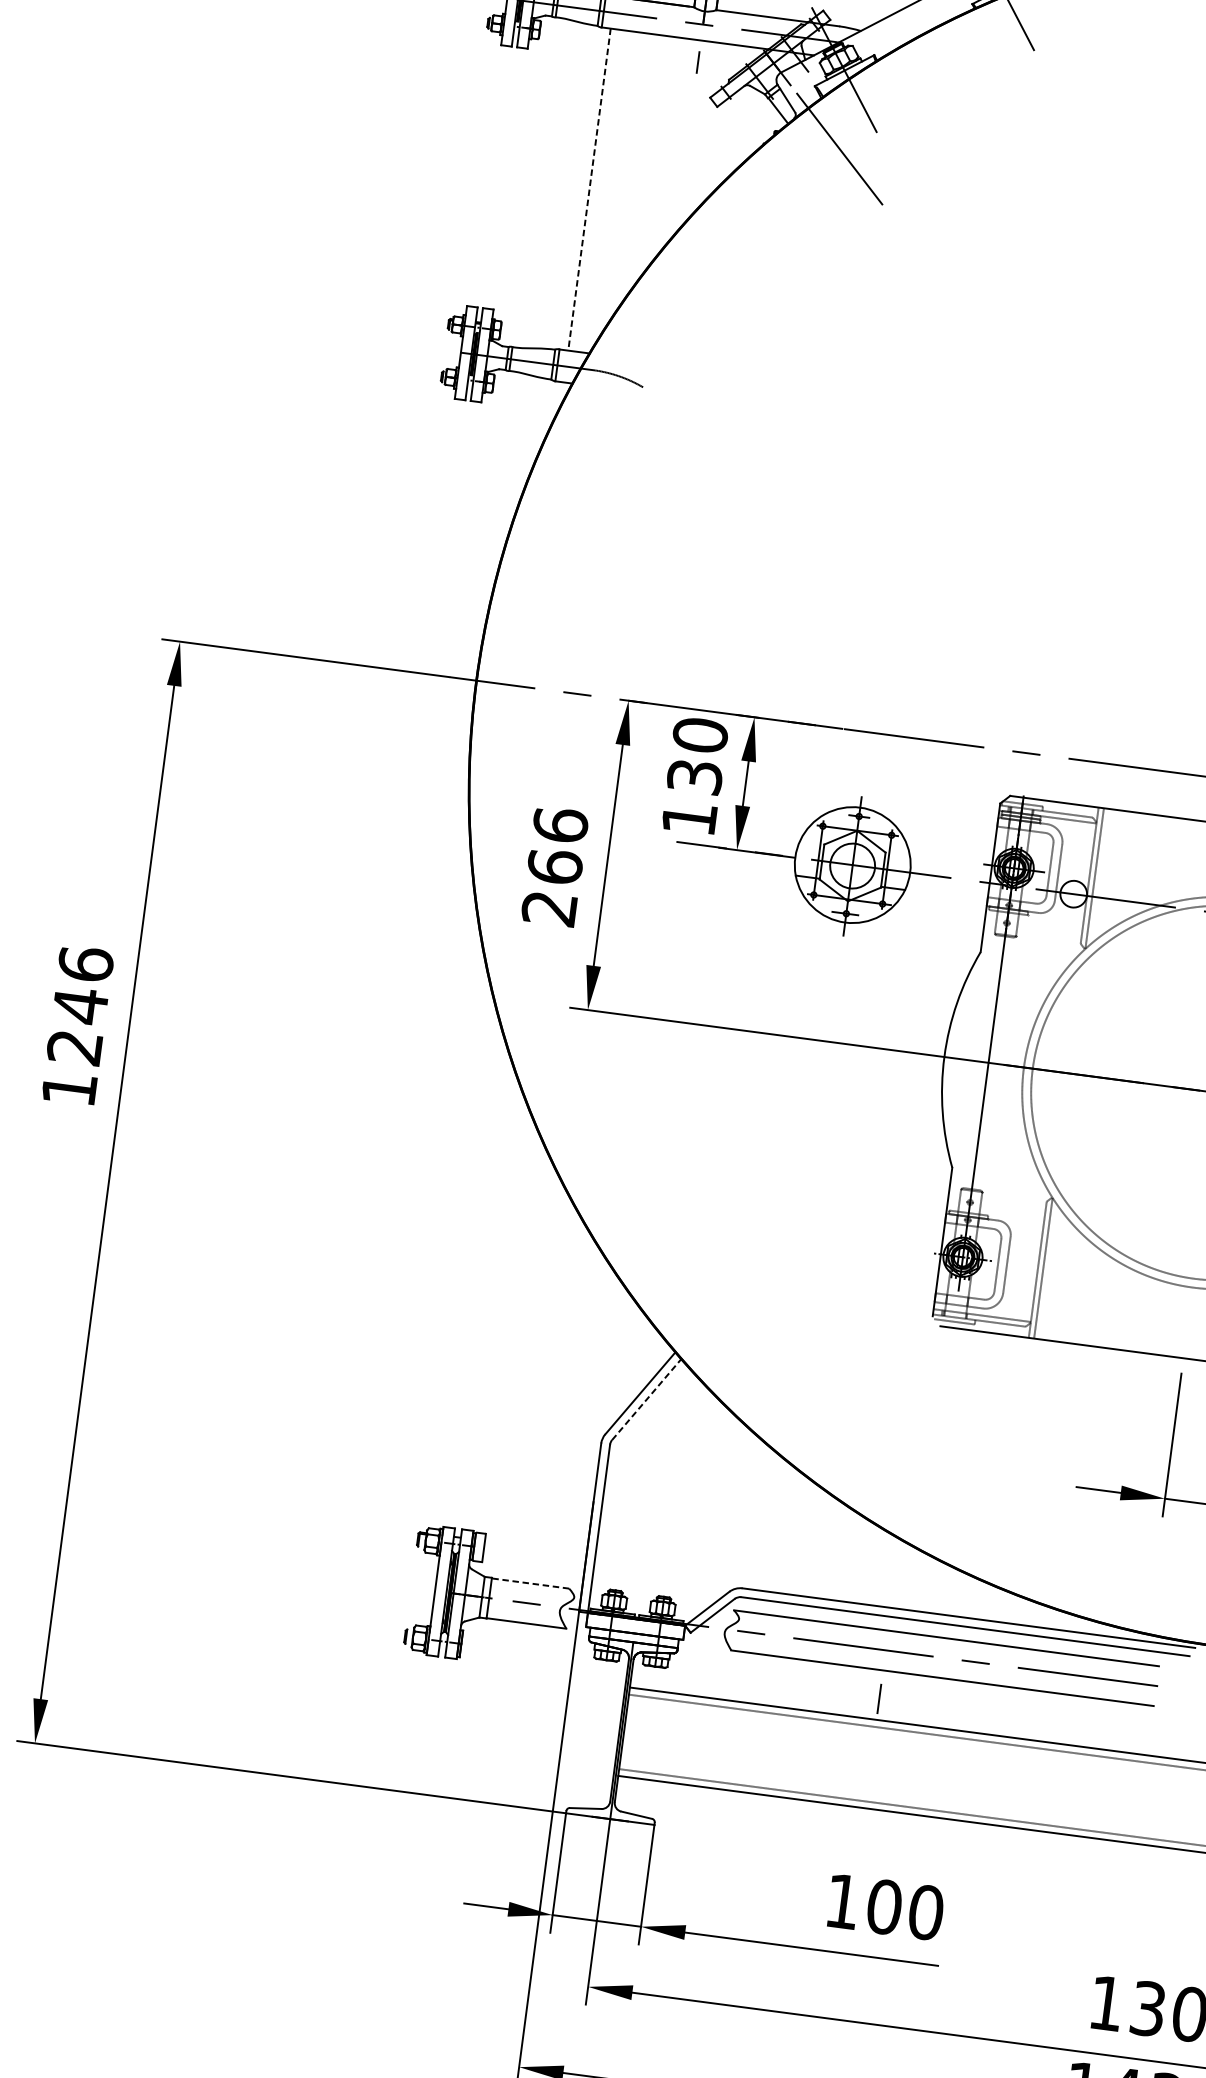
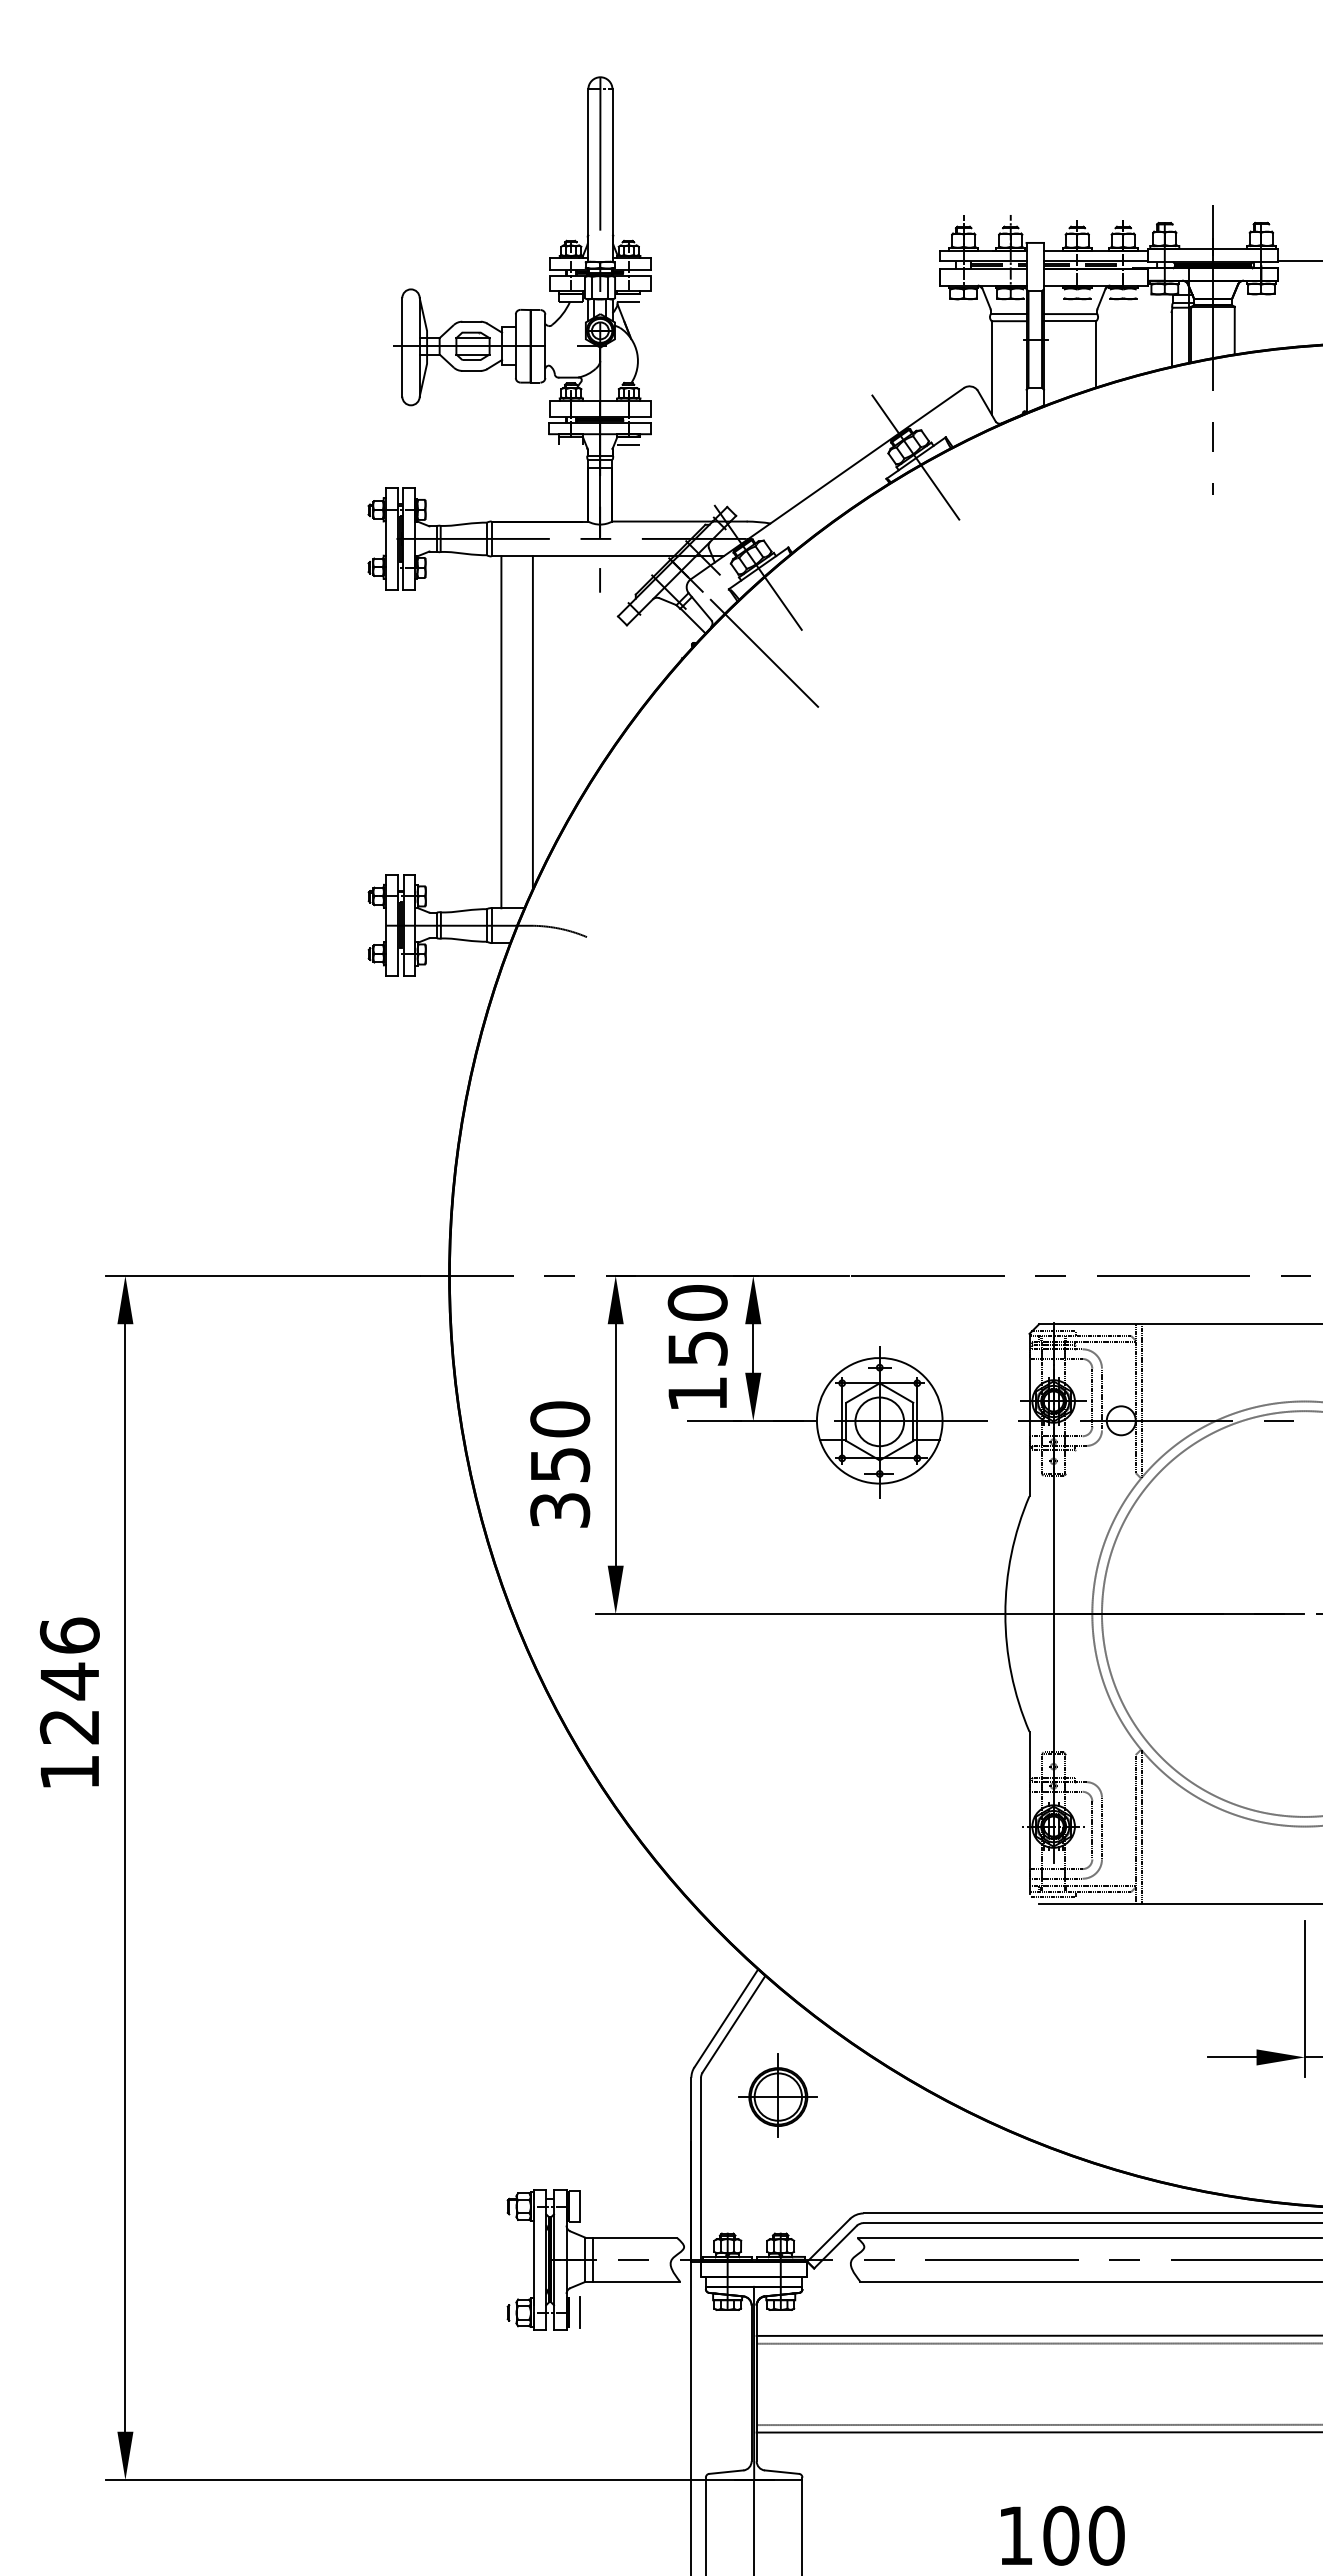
line: (619, 184) -> (532, 722), added
line: (589, 189) -> (501, 732), dashed -> solid
text: (694, 777) -> (697, 1348), 130 -> 150
text: (555, 866) -> (560, 1464), 266 -> 350
line: (646, 1399) -> (733, 2024), dashed -> solid
part: (677, 1470) -> (777, 2095), added
line: (529, 1583) -> (634, 2238), dashed -> solid
line: (878, 1698) -> (579, 2312), moved

